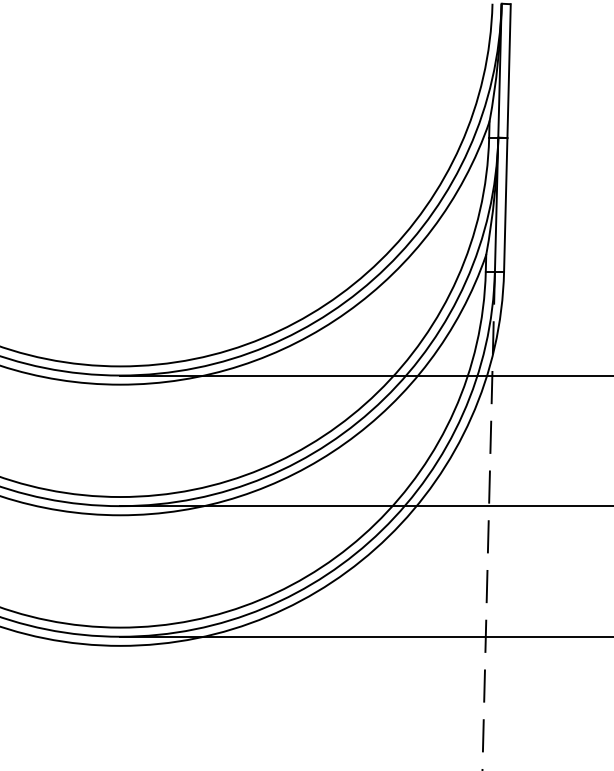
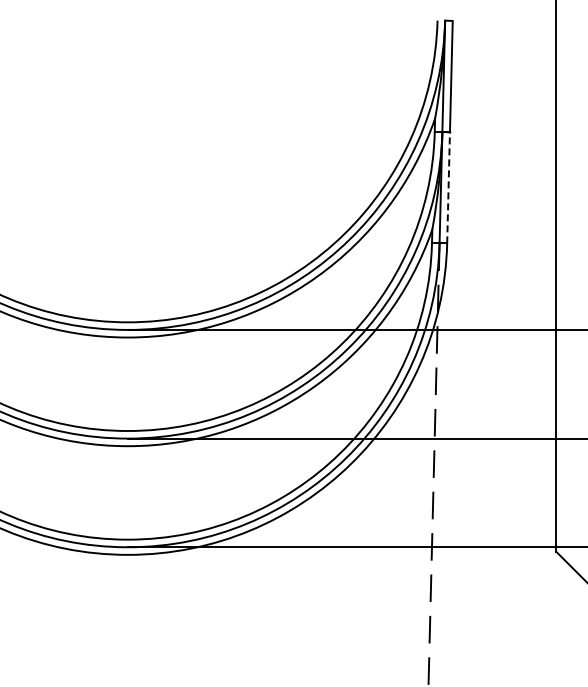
line: (505, 204) -> (448, 187), solid -> dashed

